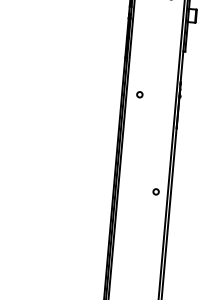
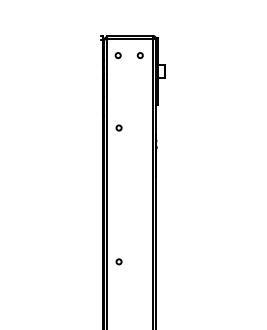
circle: (139, 94) -> (118, 127), moved
circle: (155, 191) -> (118, 261), moved

